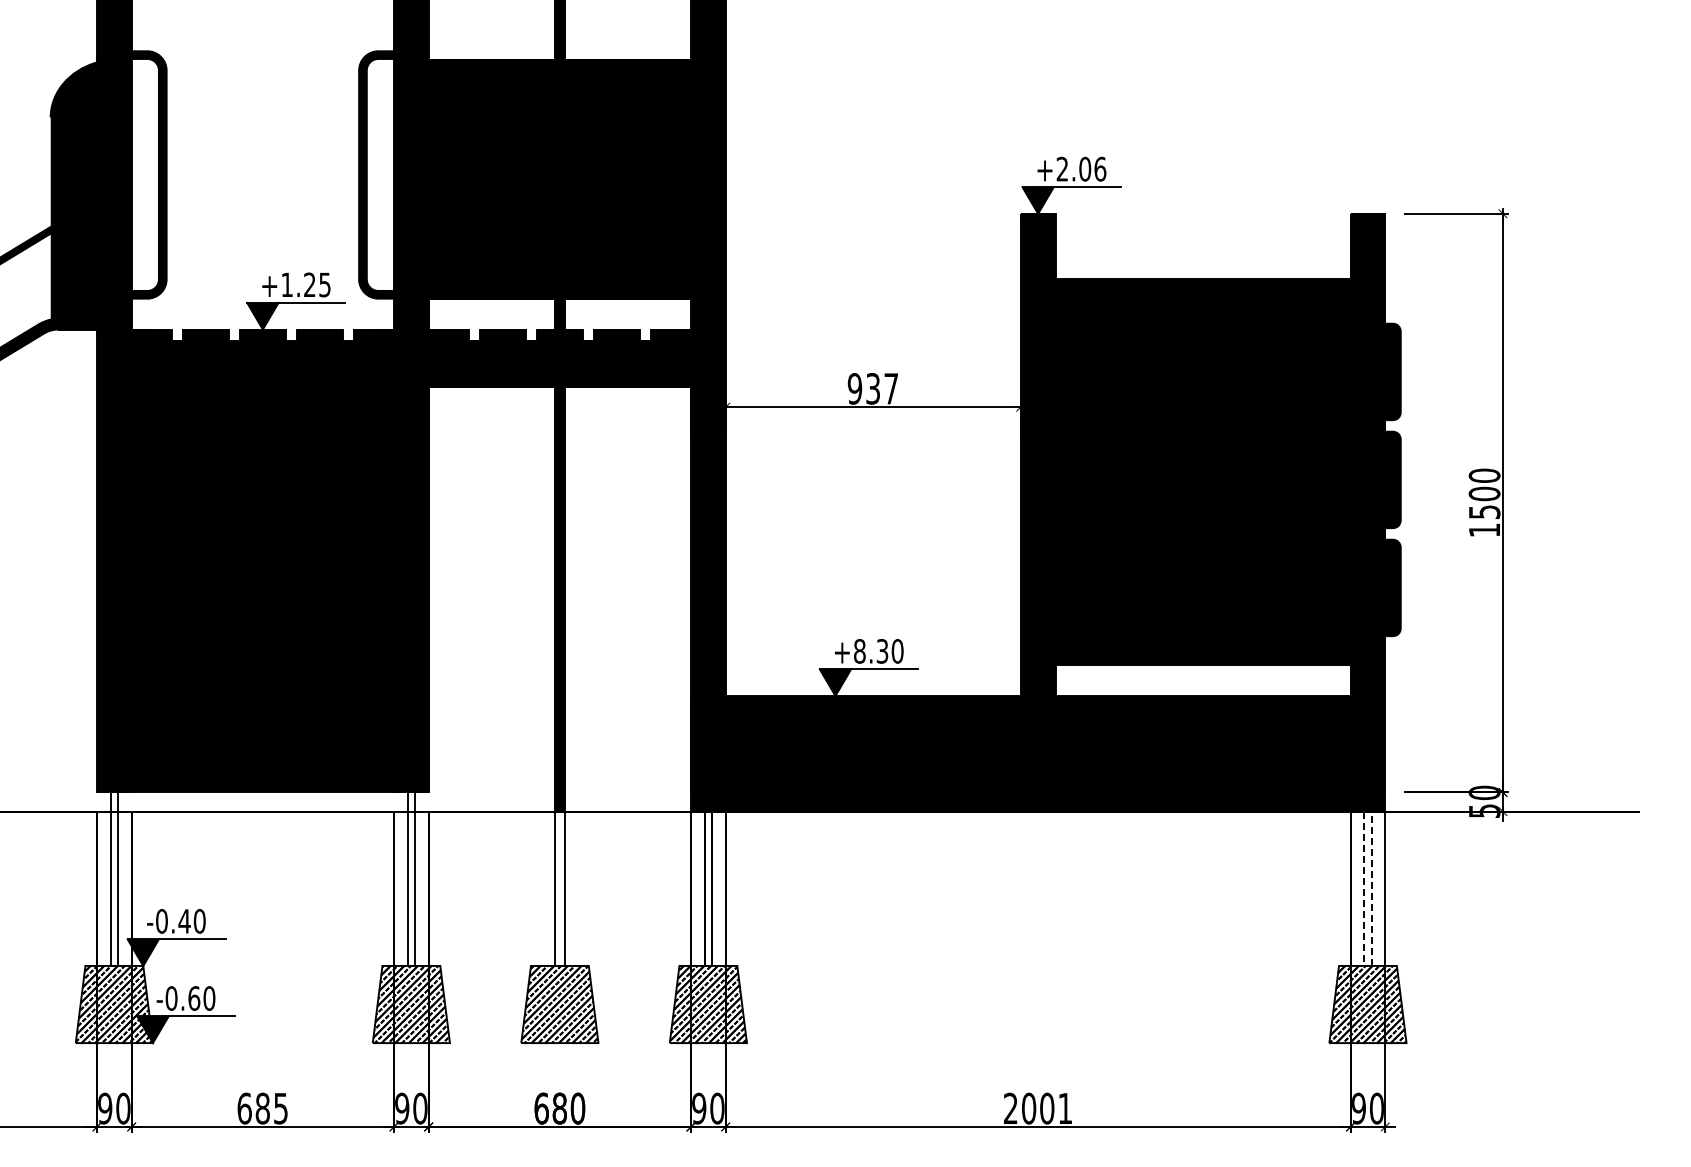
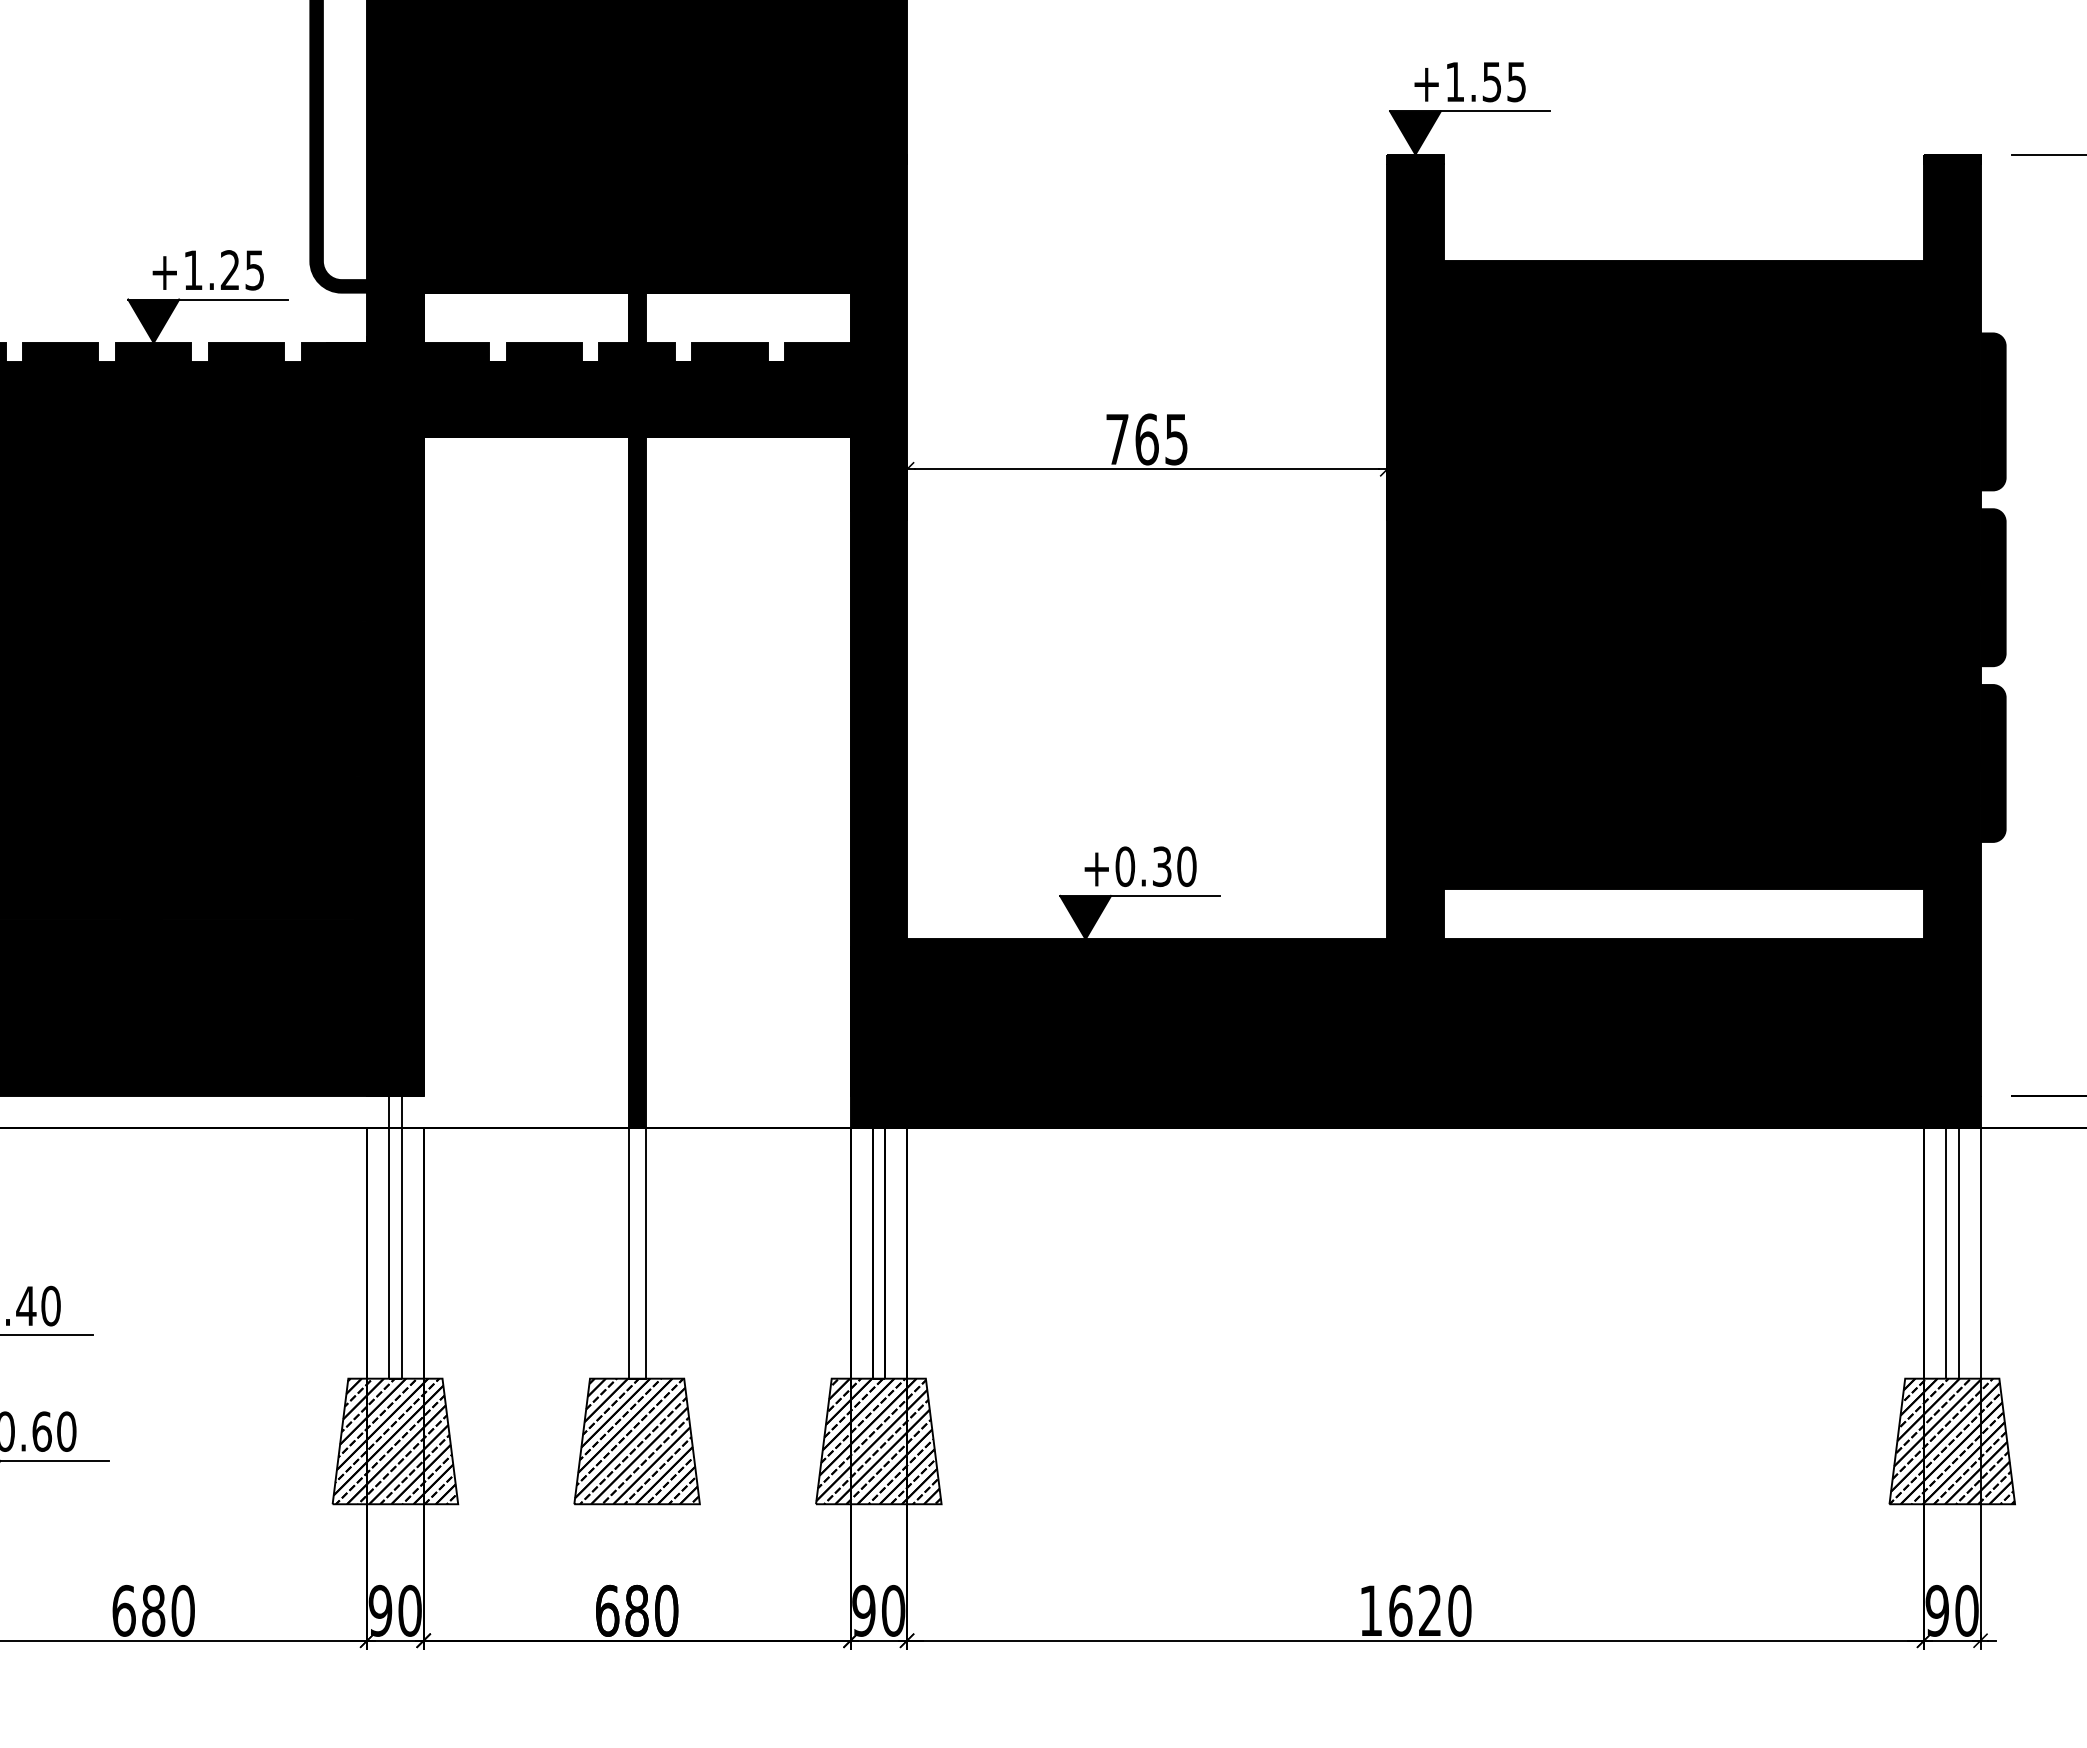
text: (1081, 168) -> (1486, 80), +2.06 -> +1.55
text: (872, 388) -> (1145, 438), 937 -> 765
text: (859, 651) -> (1124, 866), +8.30 -> +0.30
line: (1371, 888) -> (1958, 1252), dashed -> solid
line: (1364, 889) -> (1946, 1254), dashed -> solid
text: (280, 1108) -> (182, 1610), 685 -> 680
text: (1038, 1108) -> (1416, 1610), 2001 -> 1620

